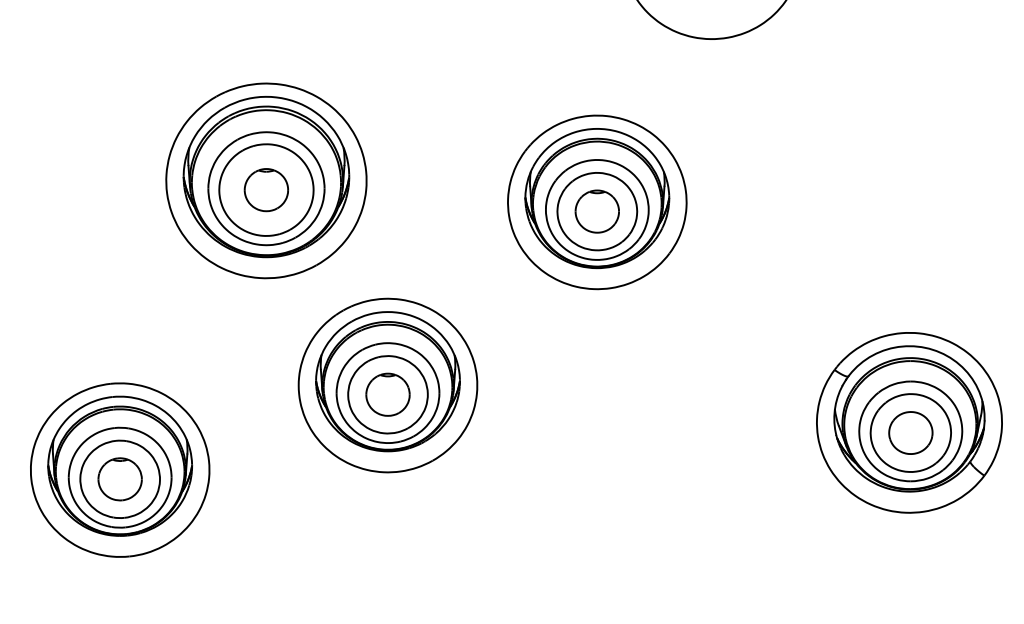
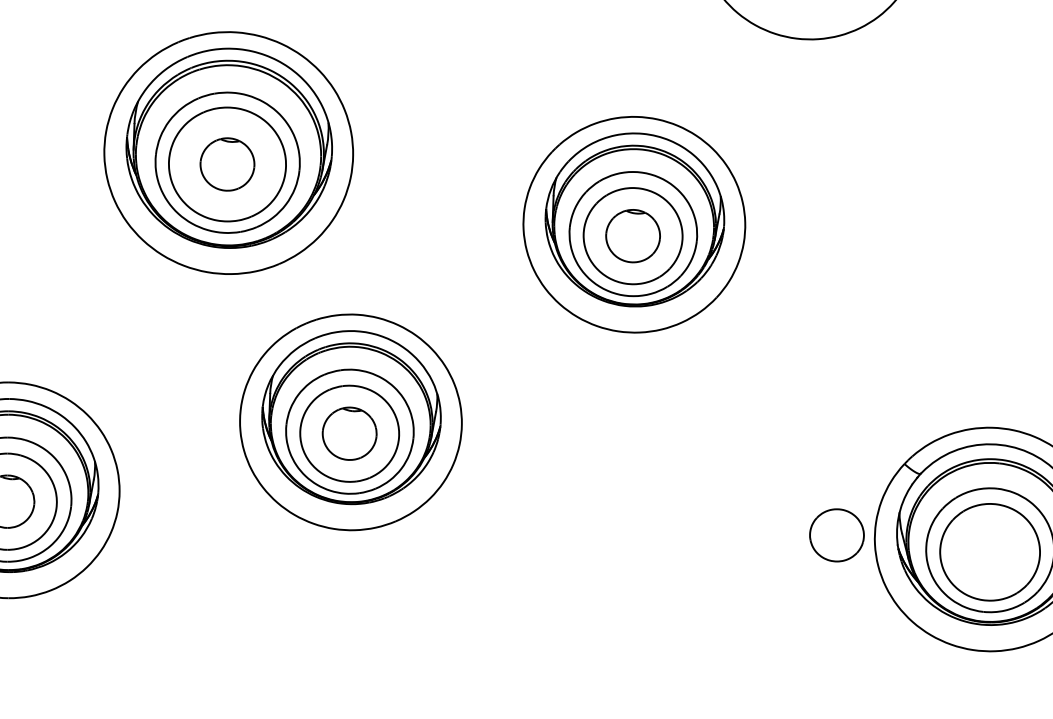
part: (910, 432) -> (836, 534), moved

